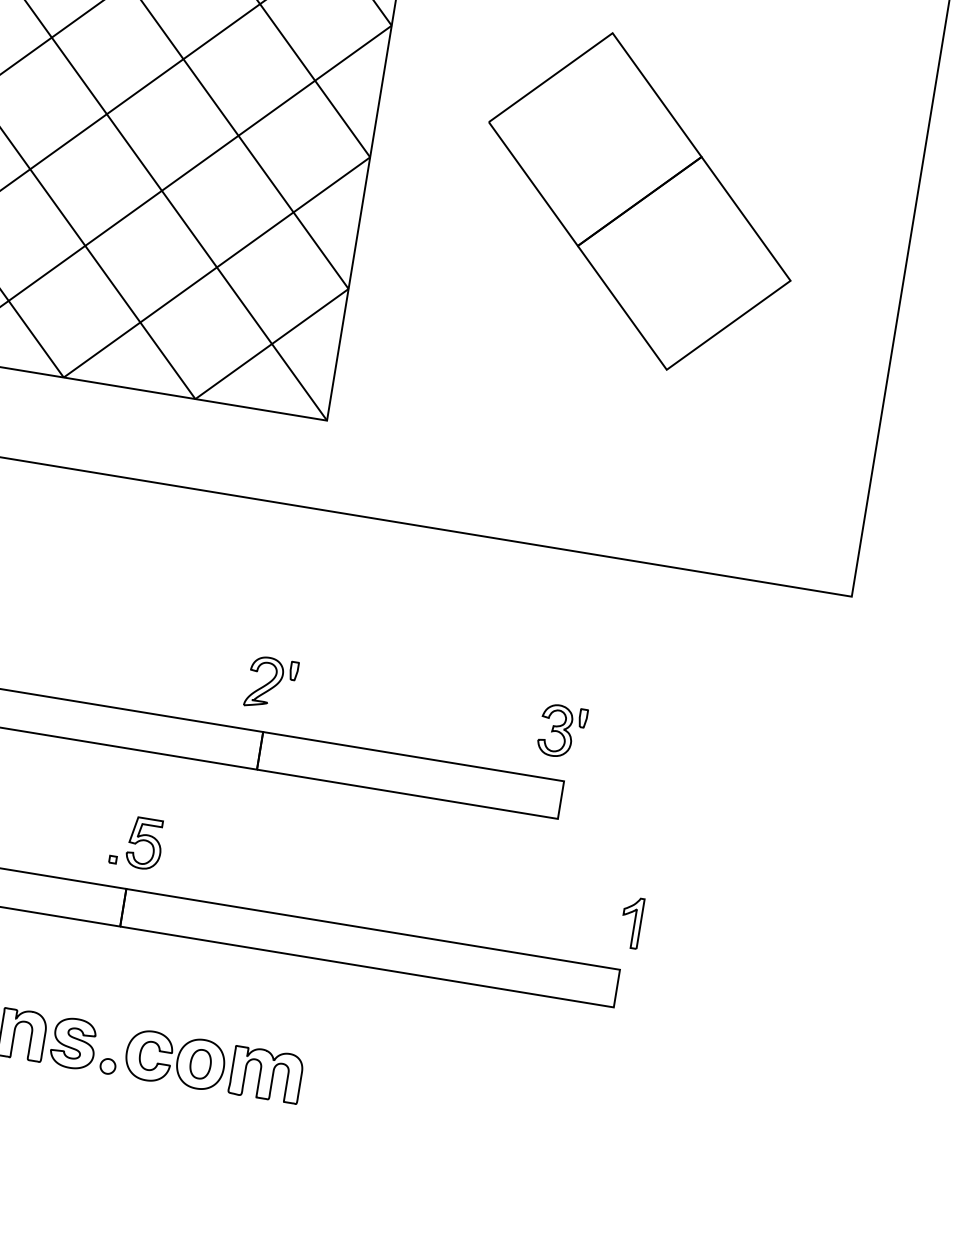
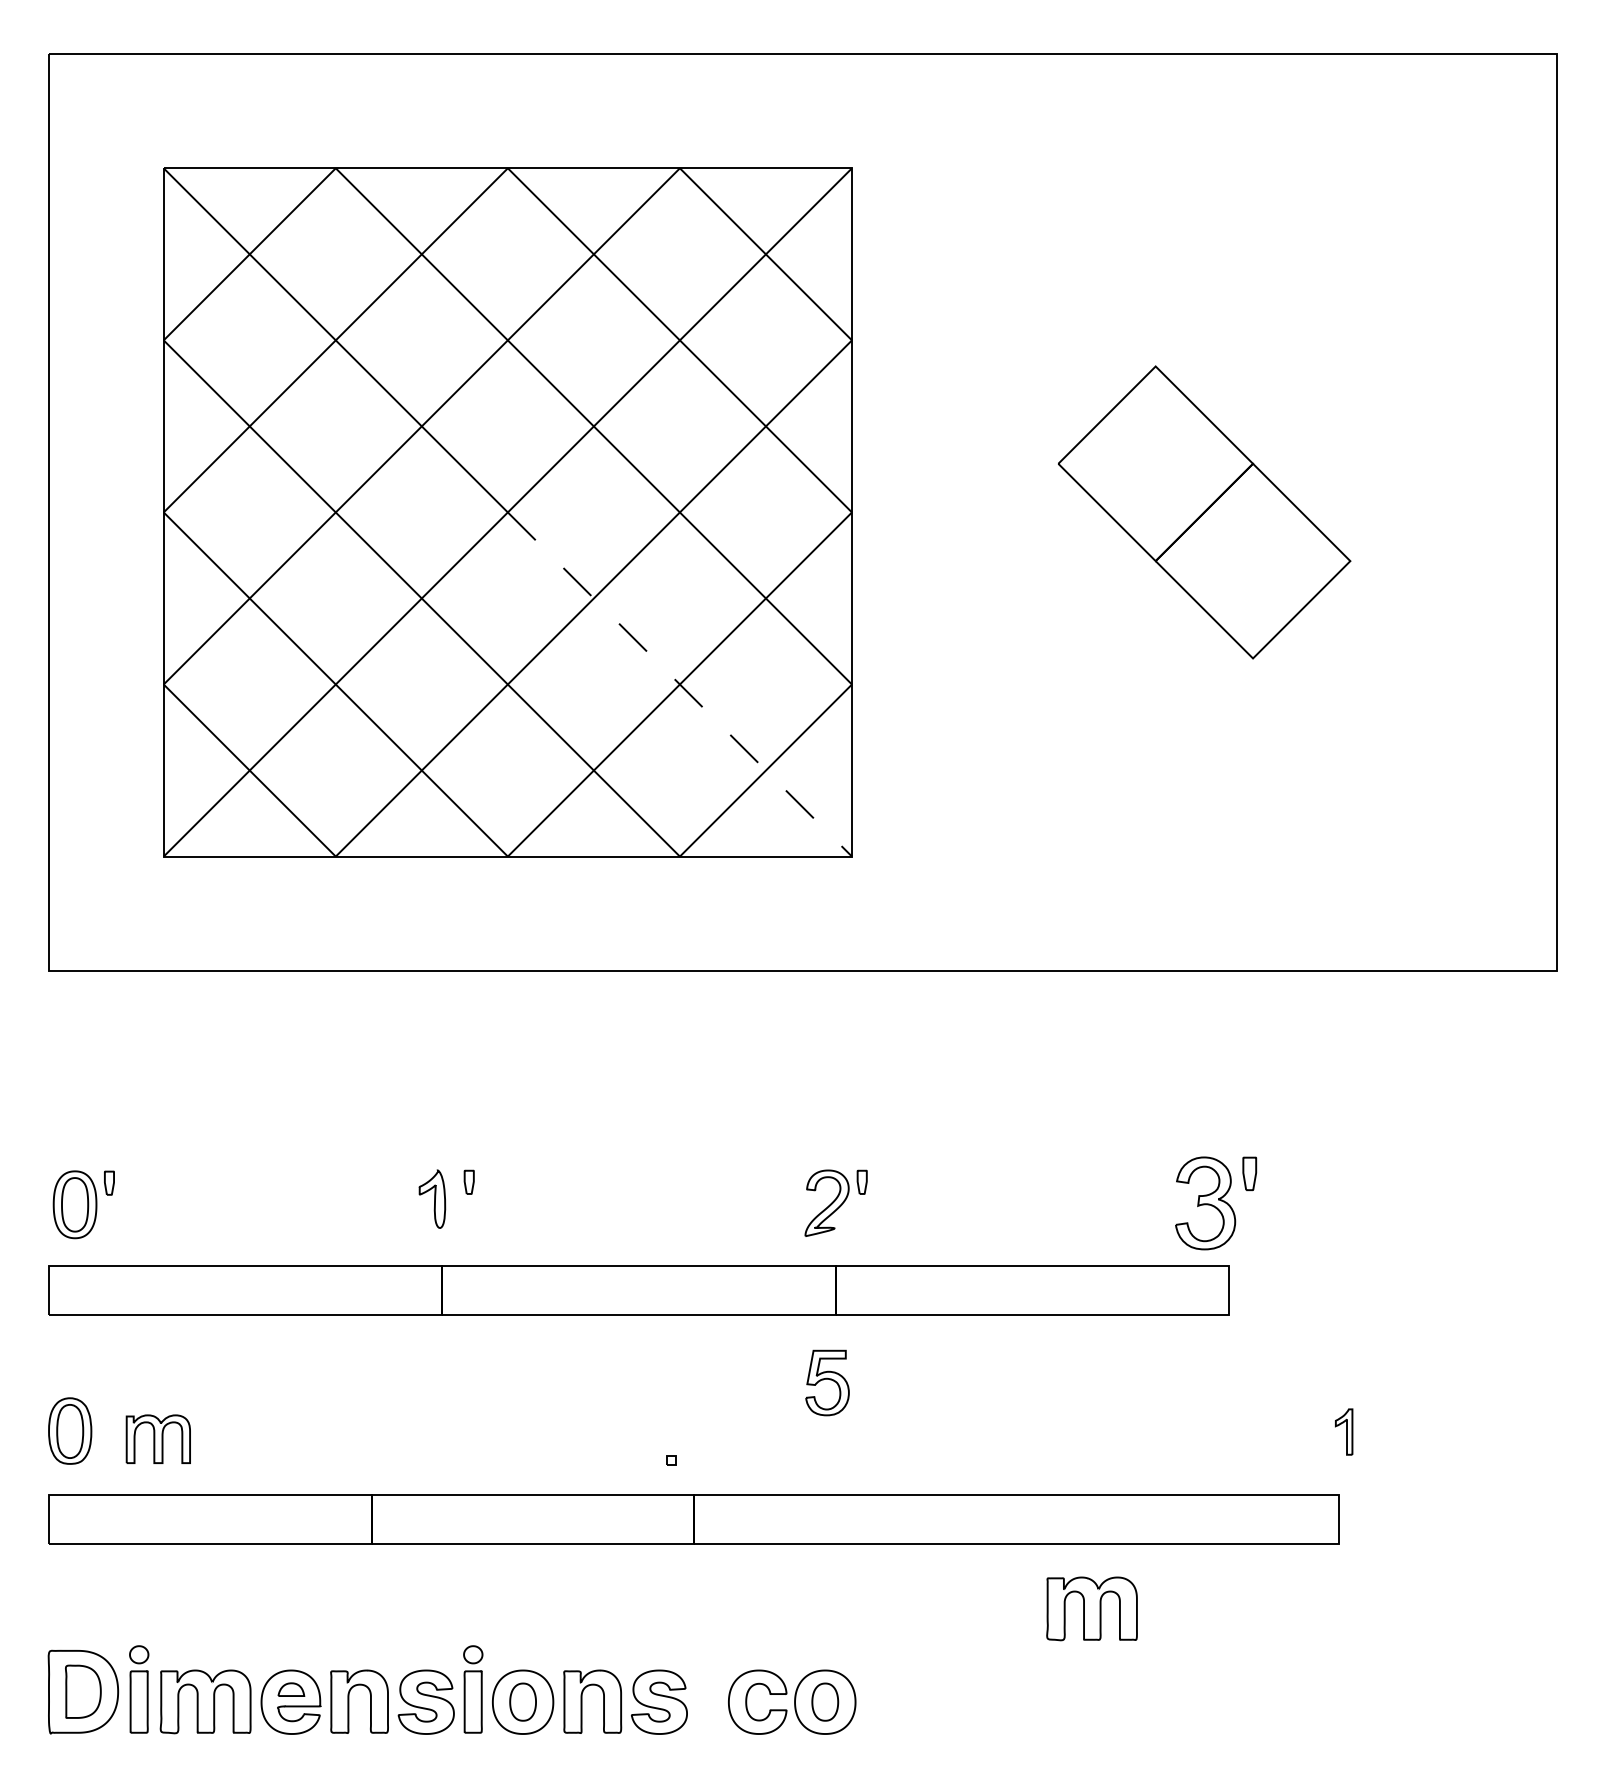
part: (639, 201) -> (1204, 512), size x0.7
line: (217, 267) -> (680, 684), solid -> dashed
part: (561, 731) -> (1215, 1203), size x1.4
part: (145, 843) -> (827, 1382), moved
part: (631, 922) -> (1343, 1431), size x0.7
part: (107, 1065) -> (707, 1723), removed
part: (265, 1074) -> (1091, 1608), moved

